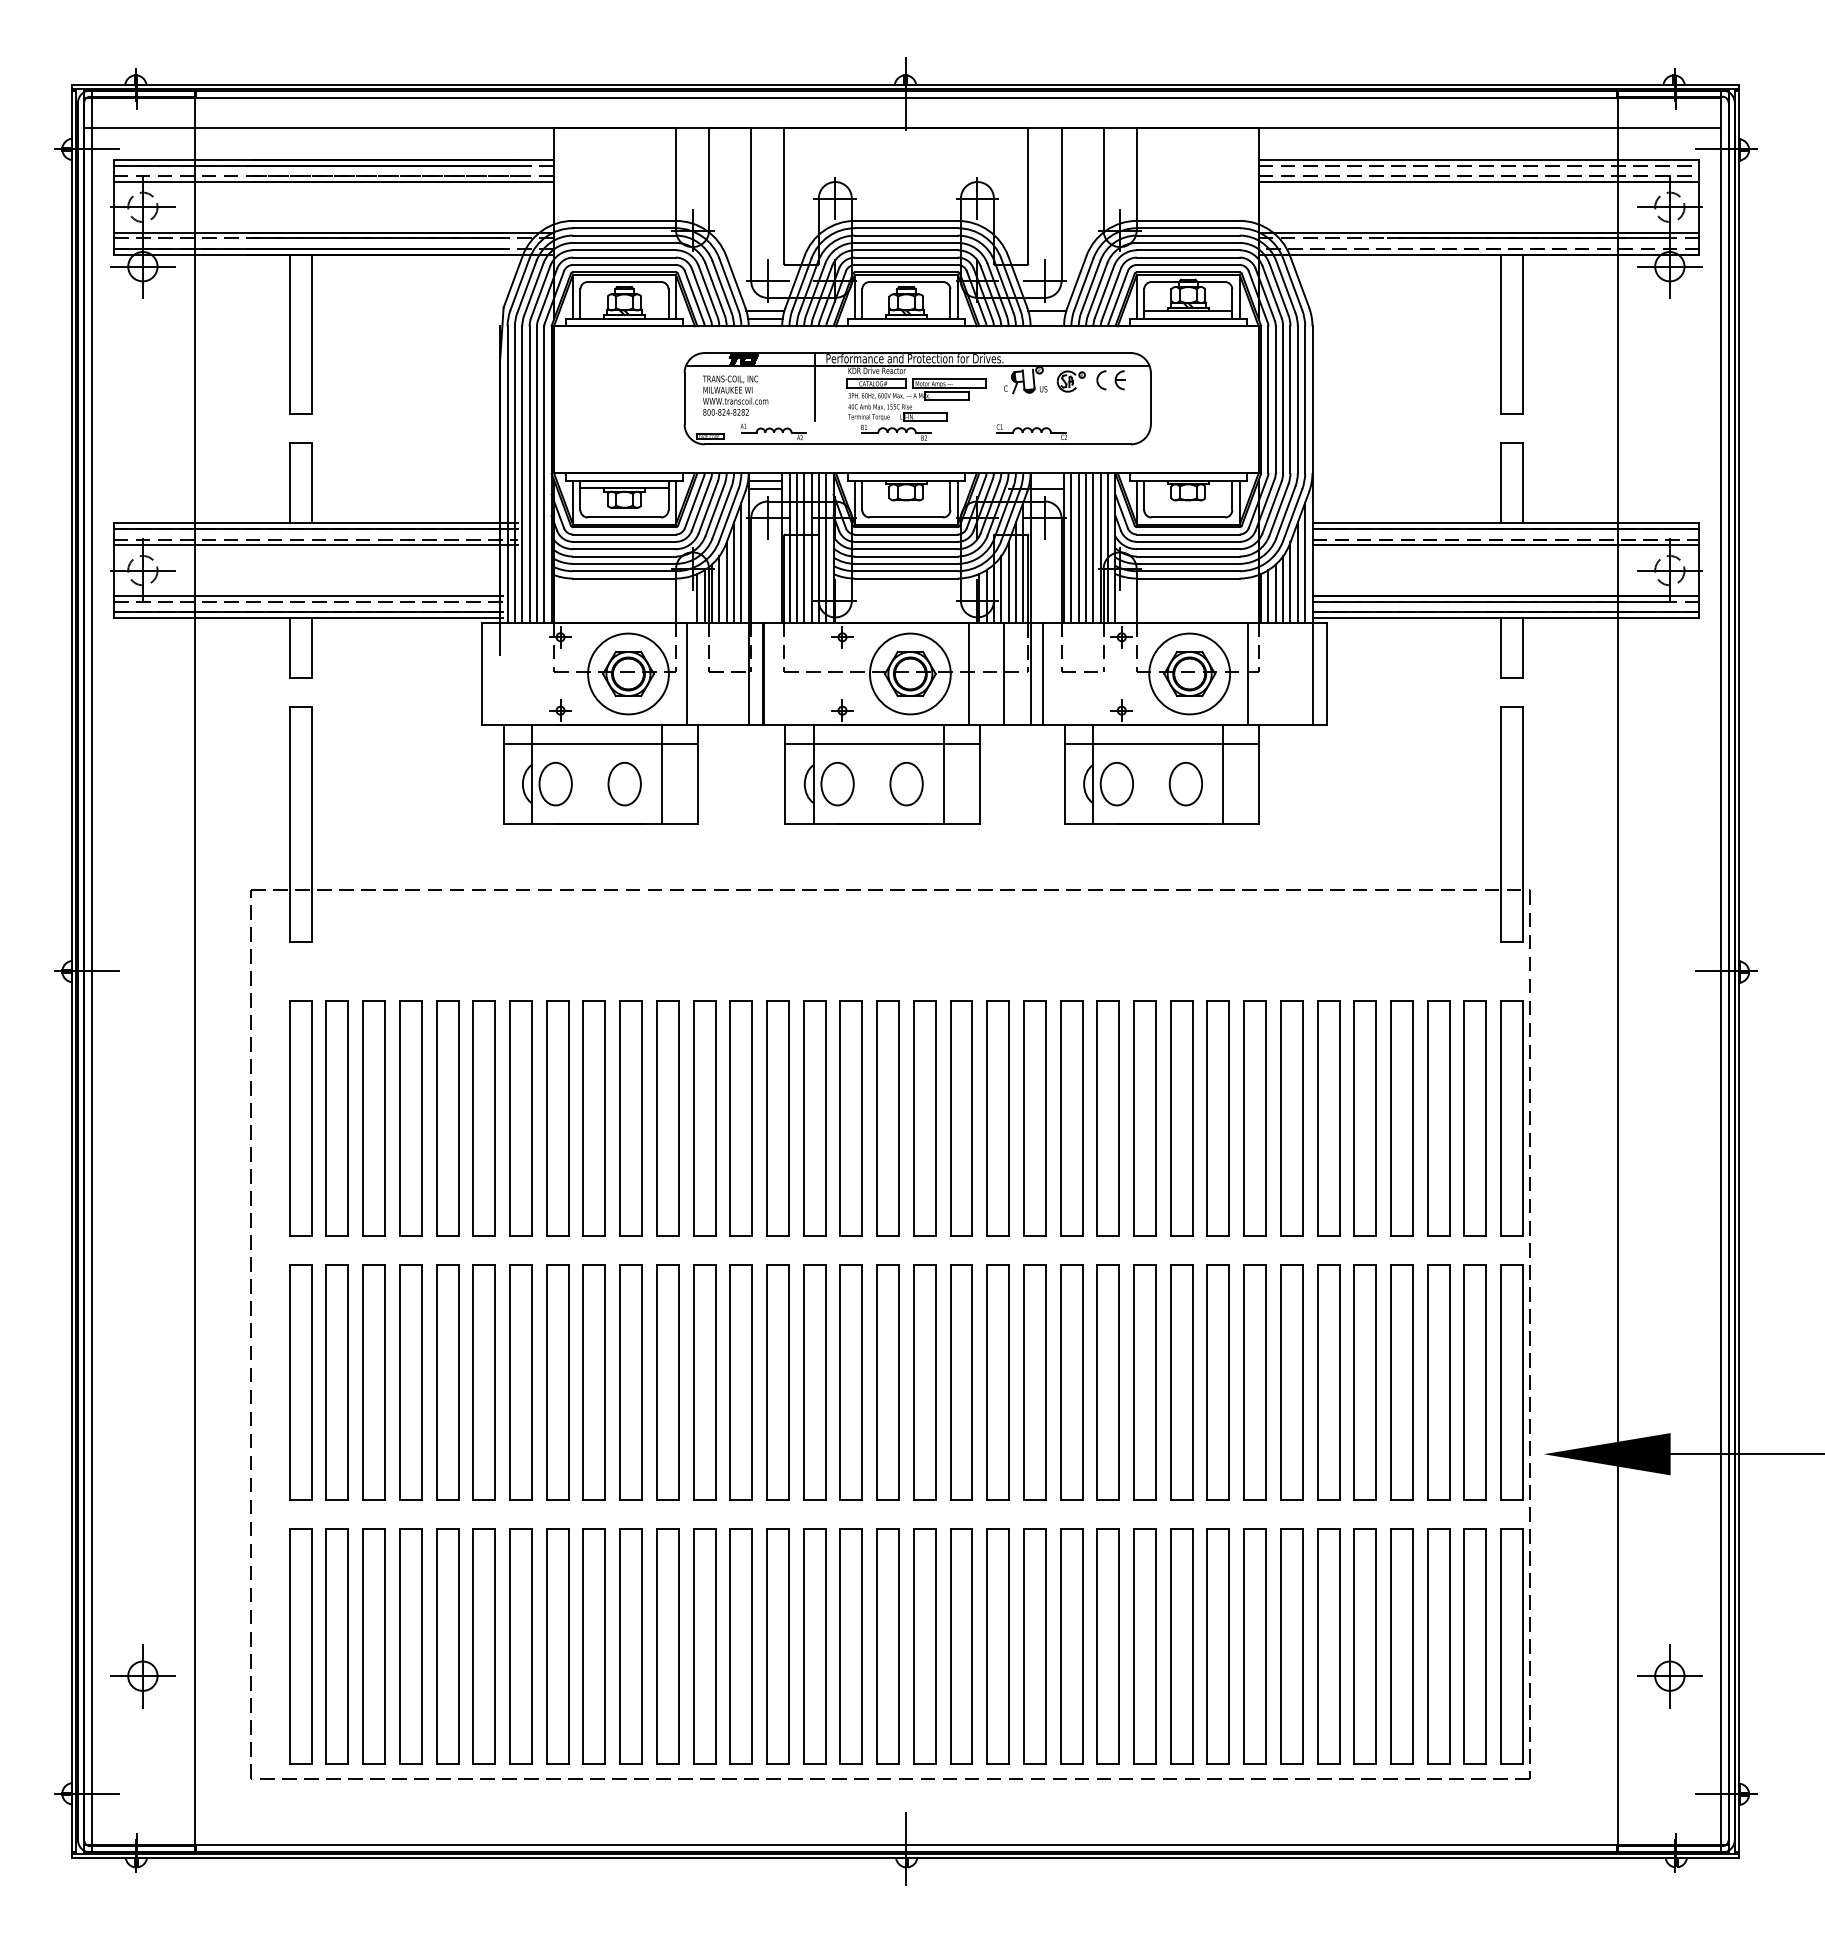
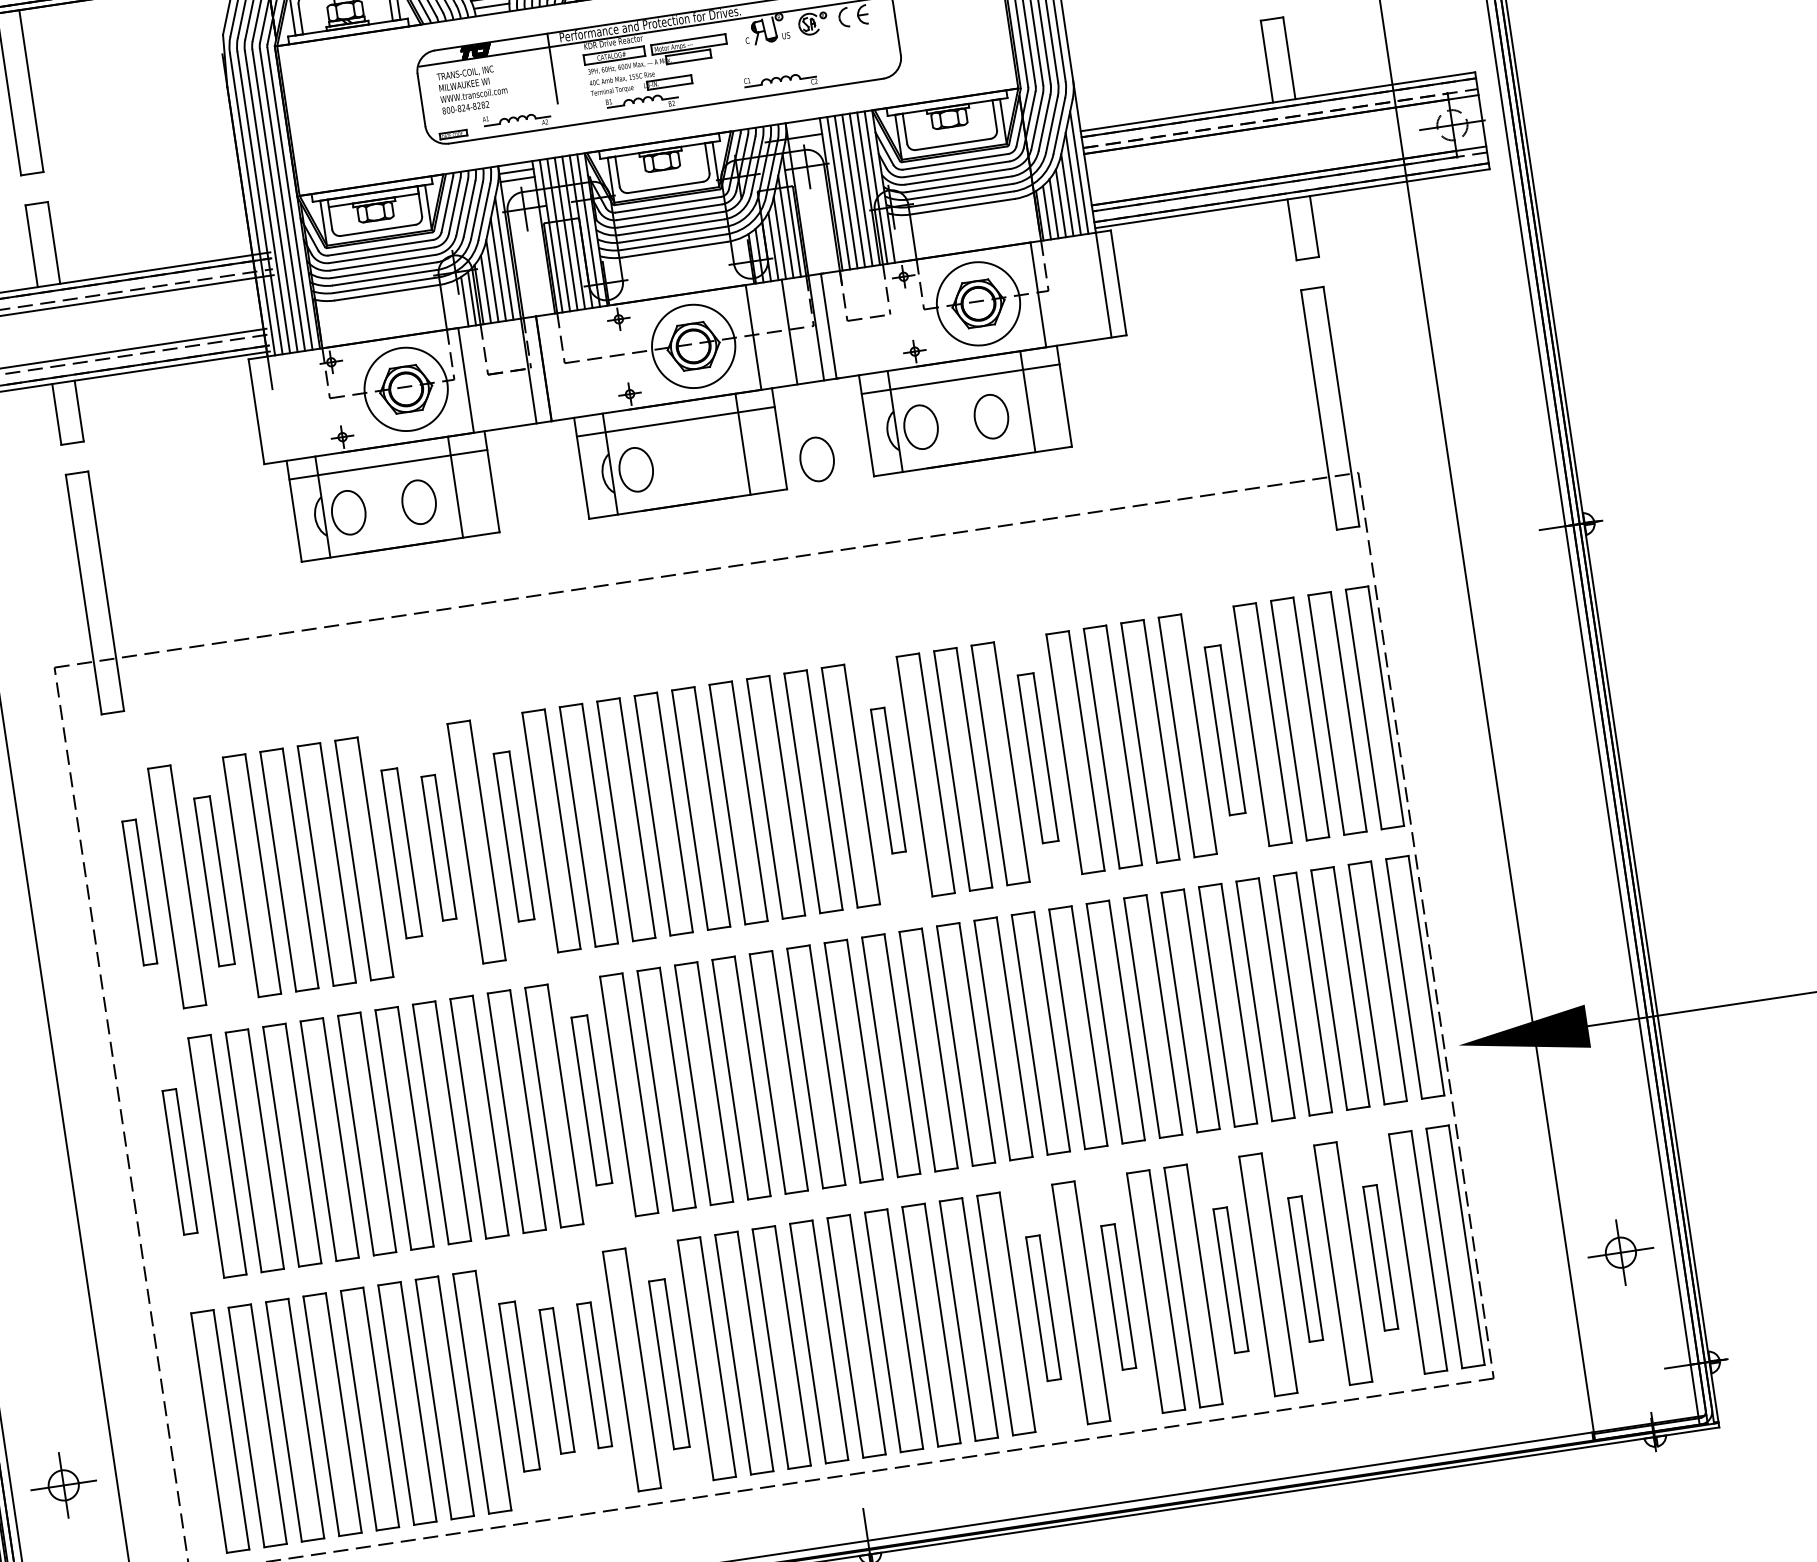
part: (906, 783) -> (816, 458), moved
part: (300, 1118) -> (139, 892), size x0.6
part: (373, 1118) -> (213, 881), size x0.7
part: (557, 1118) -> (401, 853), size x0.7
part: (593, 1118) -> (438, 848), size x0.6
part: (667, 1118) -> (513, 836), size x0.7
part: (1034, 1118) -> (887, 780), size x0.6
part: (1181, 1118) -> (1037, 758), size x0.7
part: (1364, 1118) -> (1224, 730), size x0.7
part: (300, 1382) -> (179, 1161), size x0.6
part: (704, 1382) -> (591, 1100), size x0.7
part: (593, 1646) -> (518, 1386), size x0.7
part: (630, 1646) -> (556, 1380), size x0.6
part: (667, 1646) -> (594, 1375), size x0.6
part: (740, 1646) -> (668, 1364), size x0.7
part: (1107, 1646) -> (1042, 1308), size x0.6
part: (1181, 1646) -> (1118, 1296), size x0.6
part: (1291, 1646) -> (1230, 1280), size x0.6
part: (1364, 1646) -> (1304, 1268), size x0.6
part: (1438, 1646) -> (1380, 1257), size x0.6

